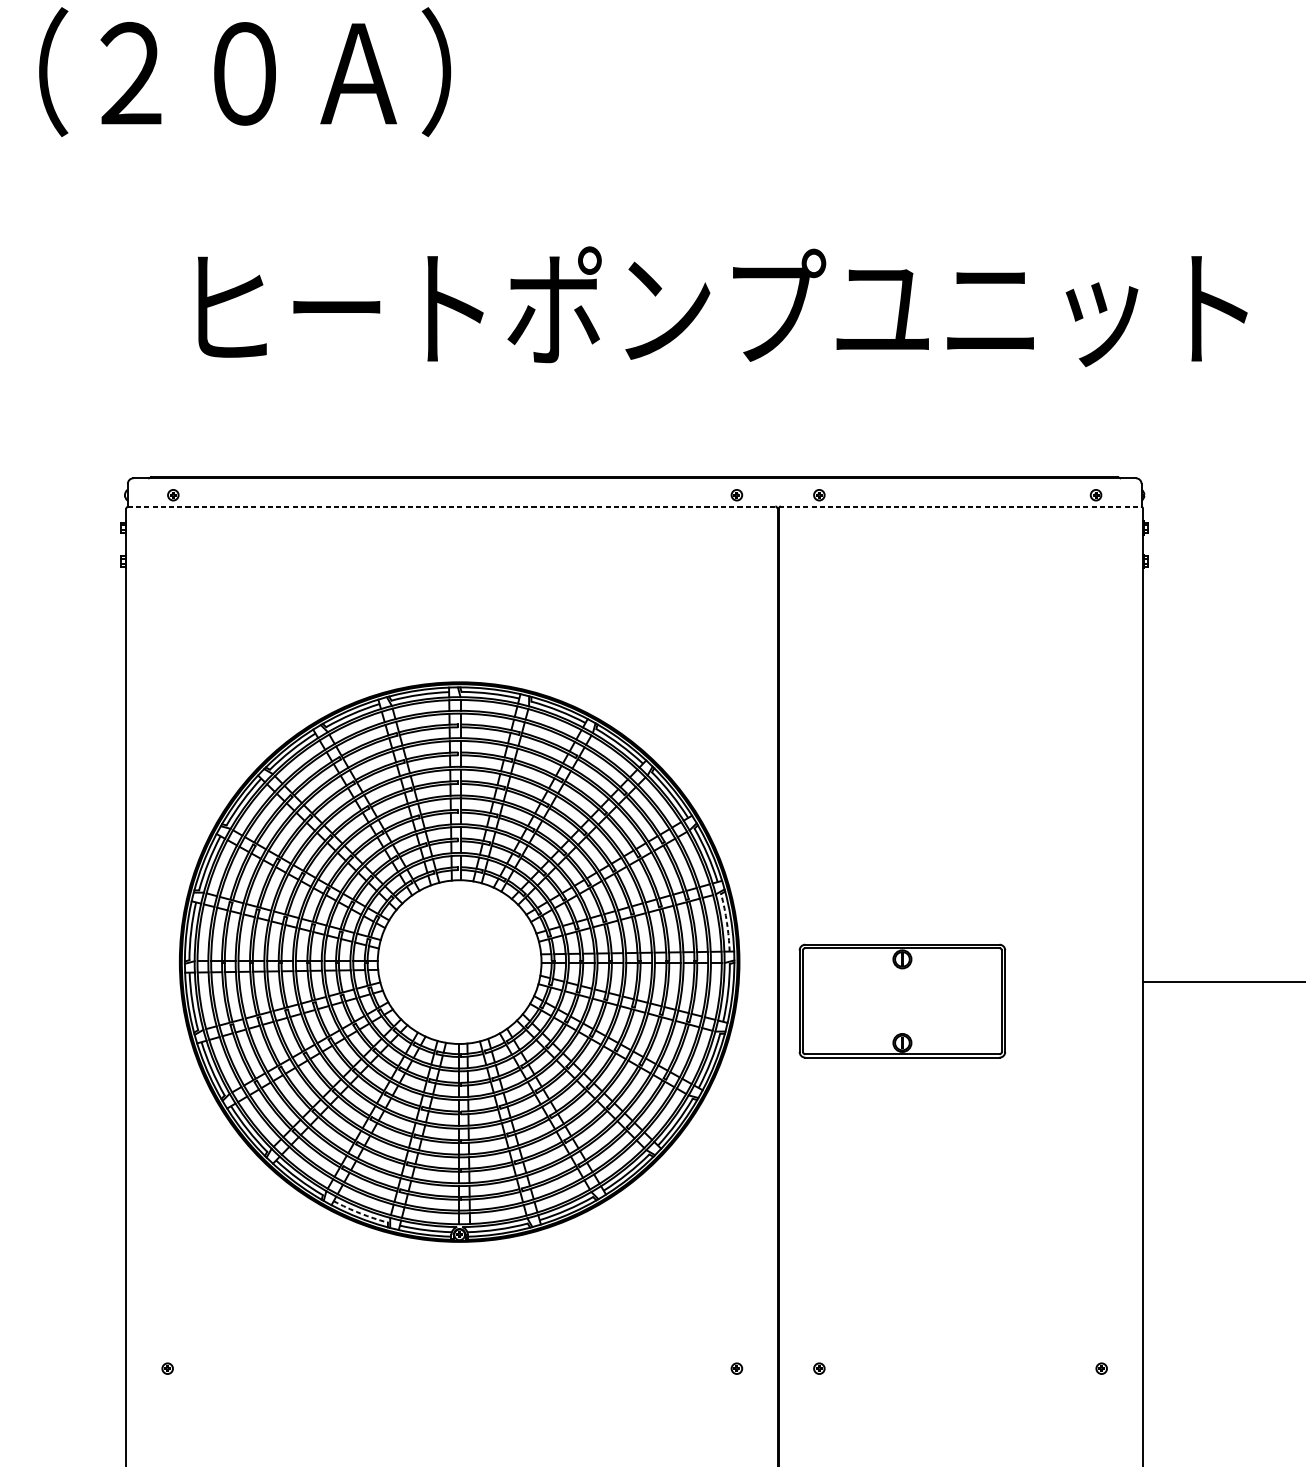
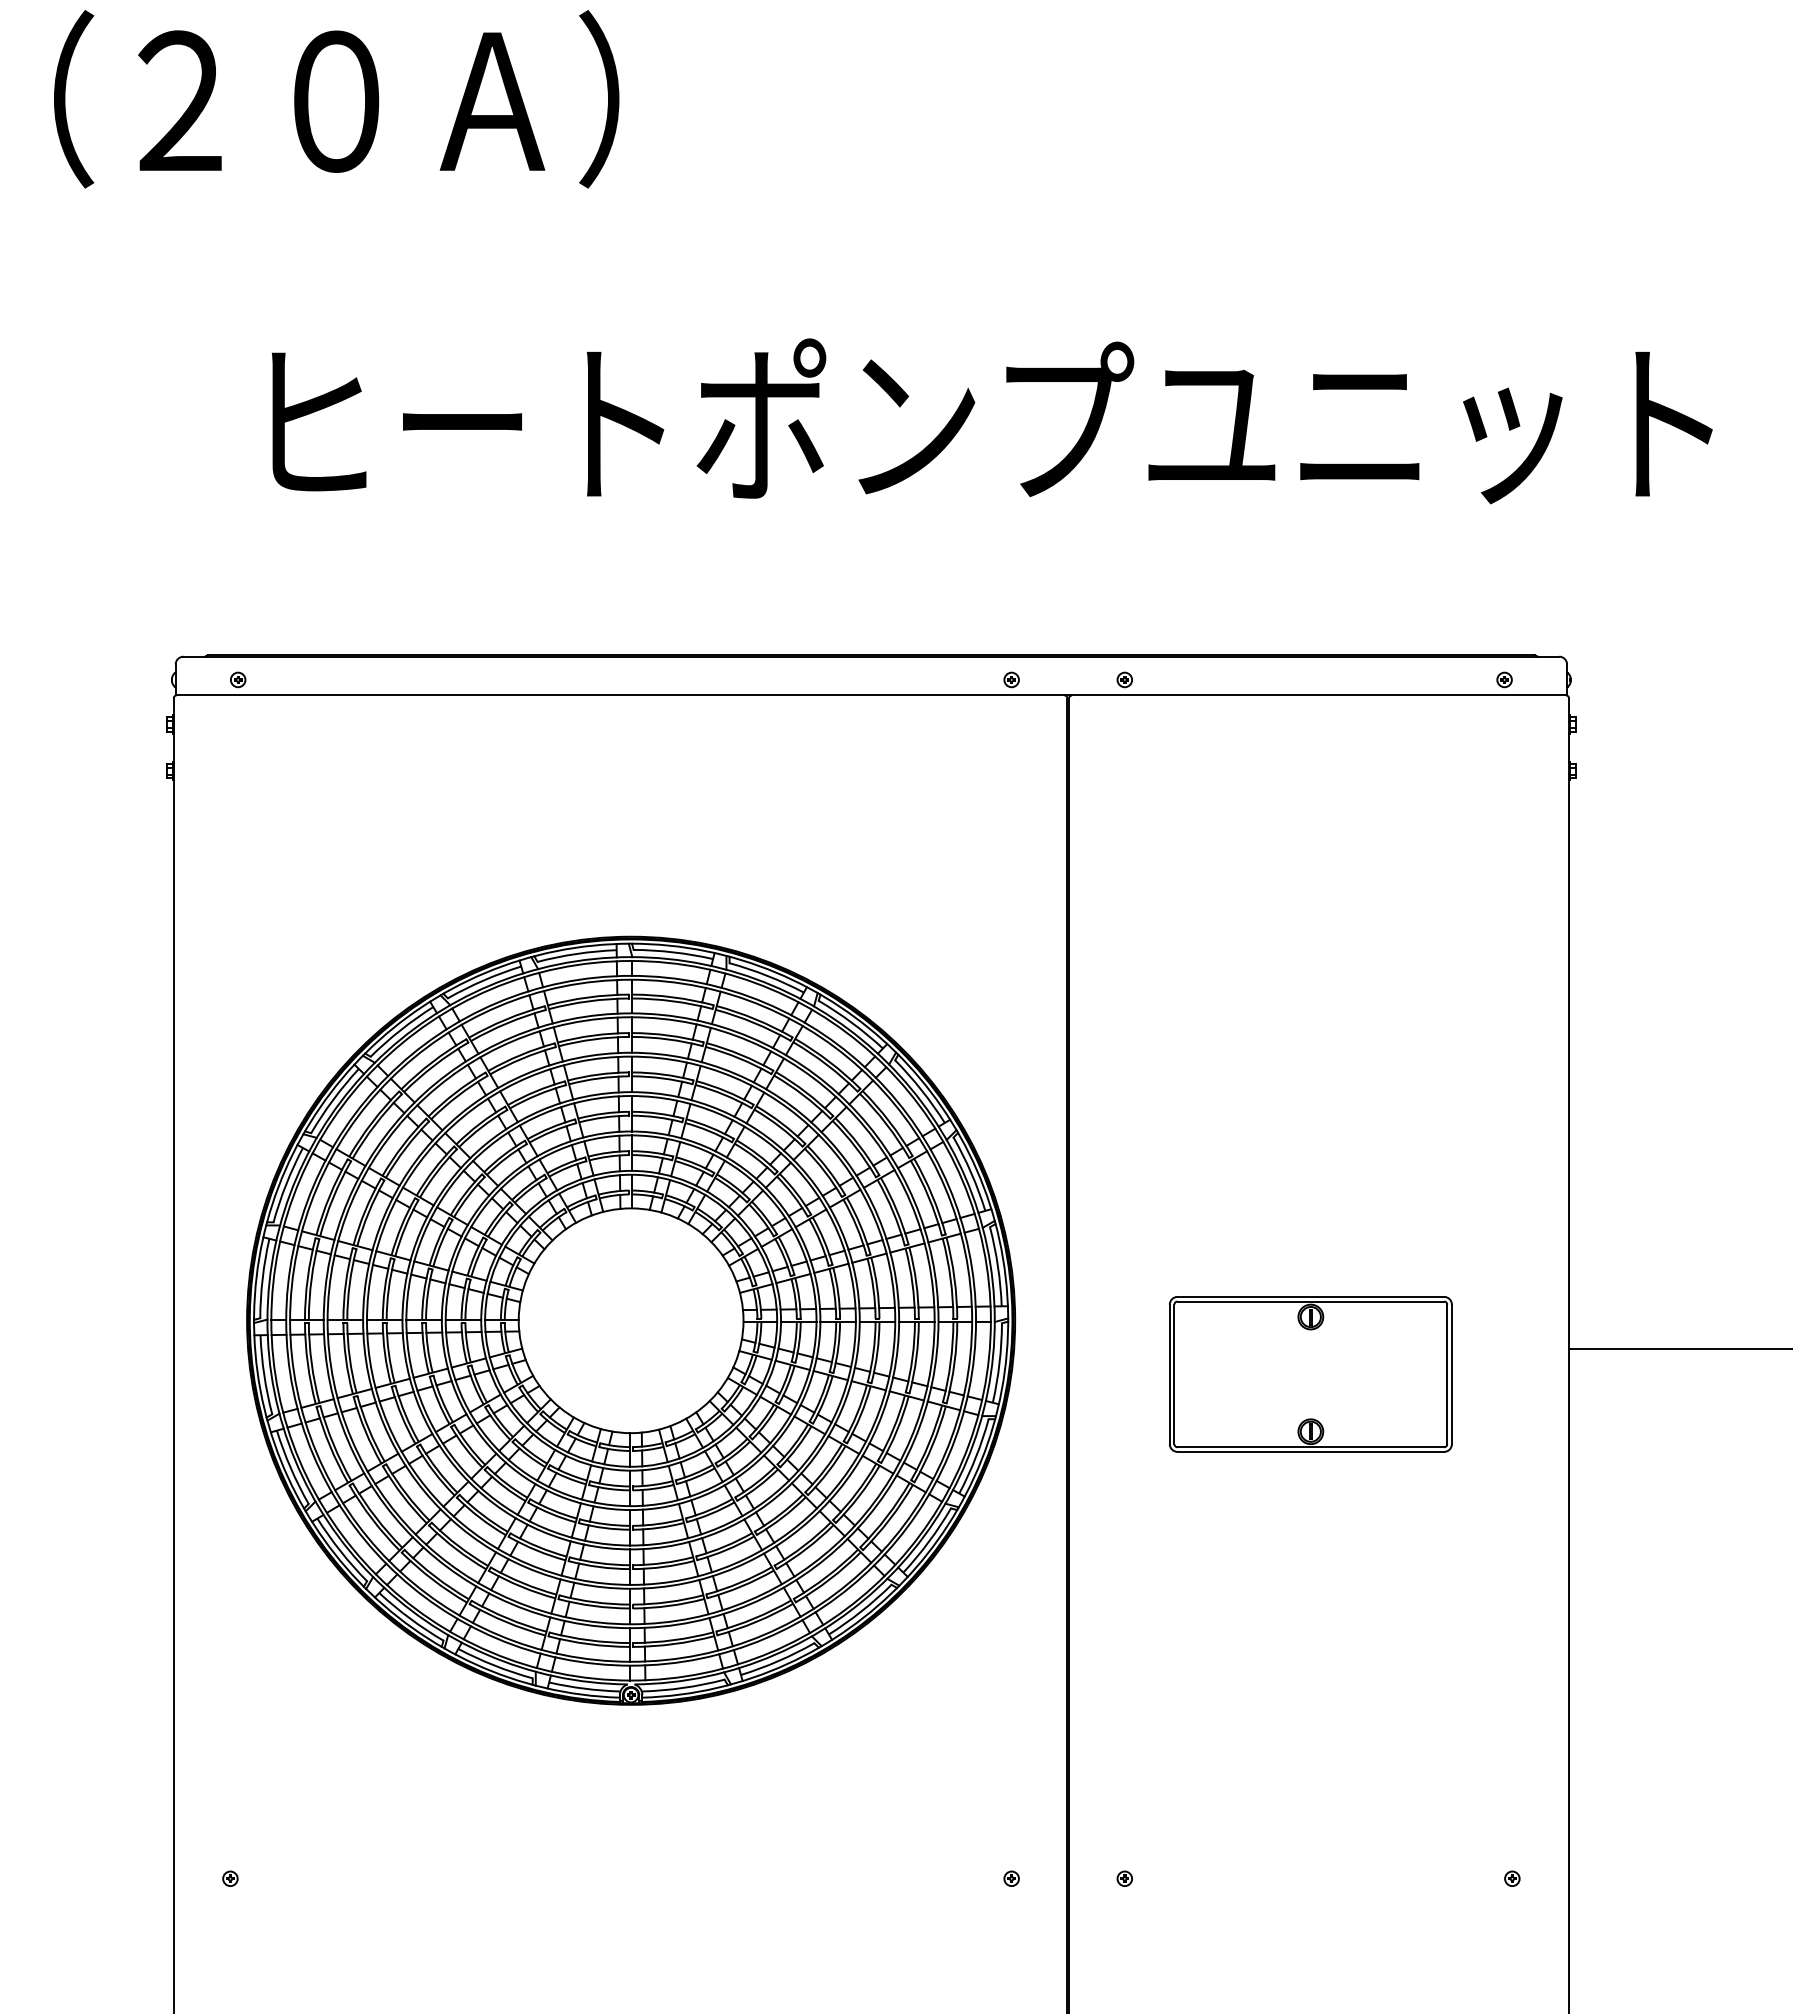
line: (634, 506) -> (871, 695), dashed -> solid
arc: (726, 922) -> (997, 1266), dashed -> solid
part: (902, 1001) -> (1310, 1374), moved
arc: (360, 1213) -> (494, 1665), dashed -> solid

